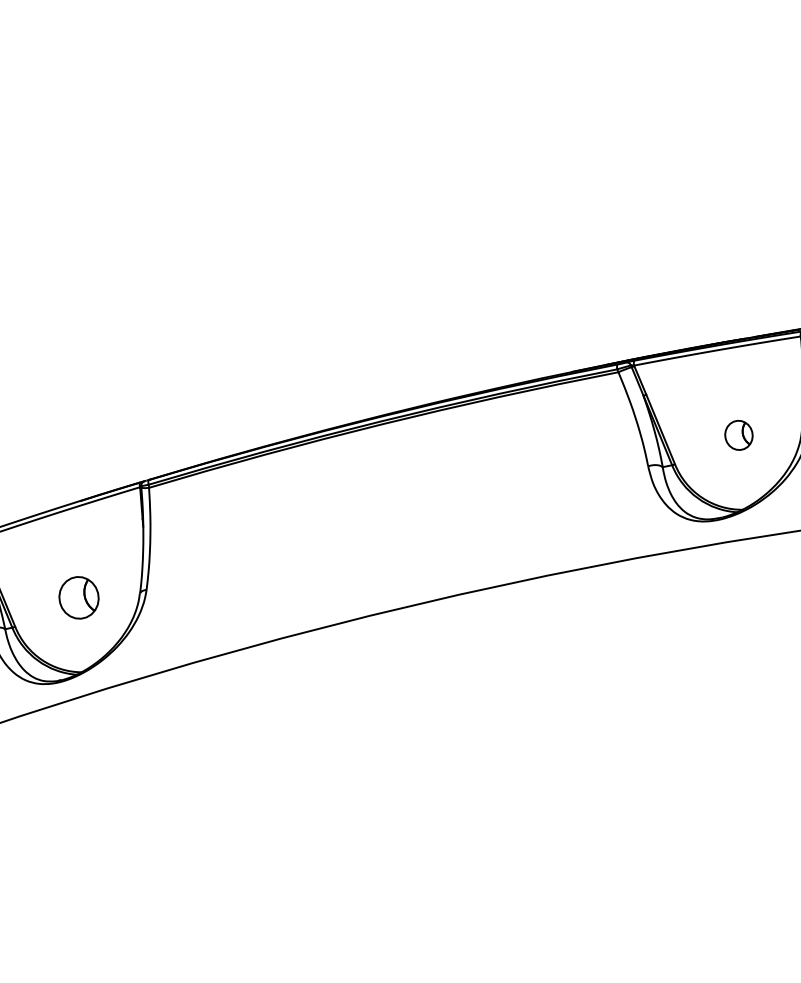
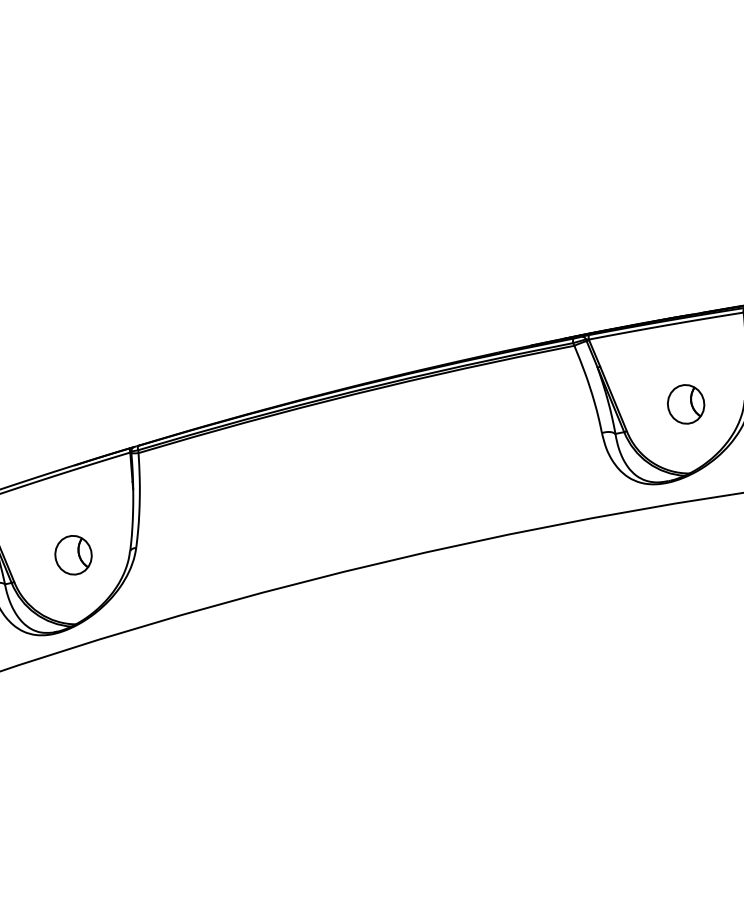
part: (739, 435) -> (686, 404), size x1.43

